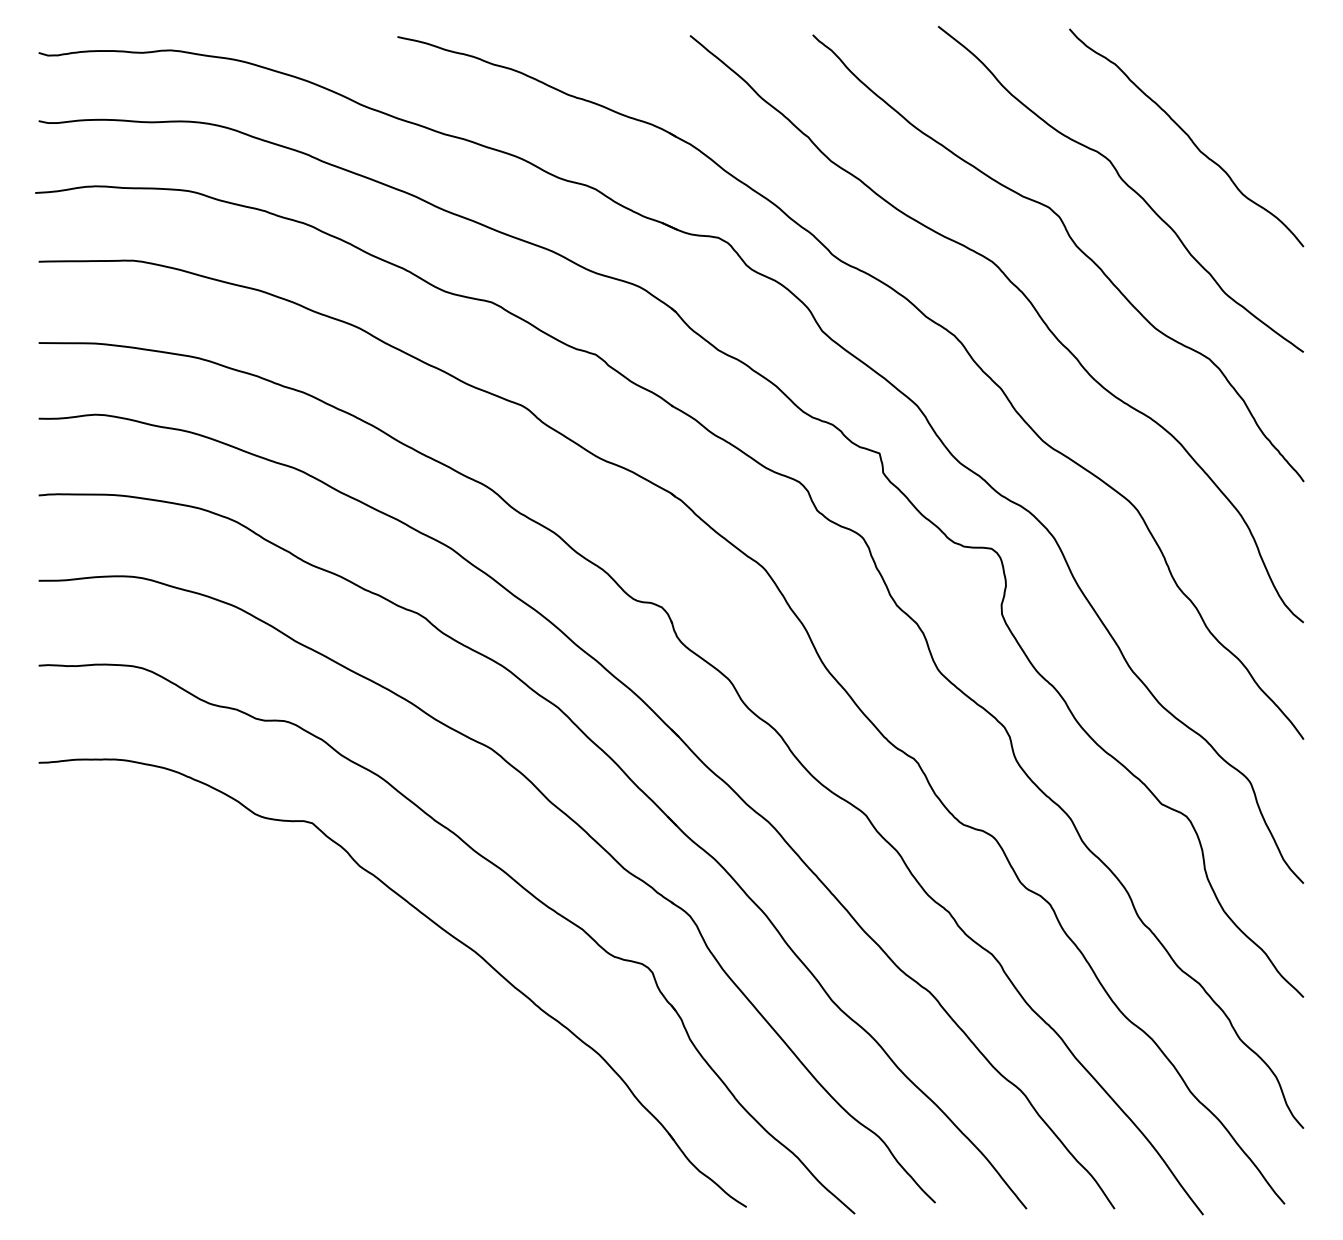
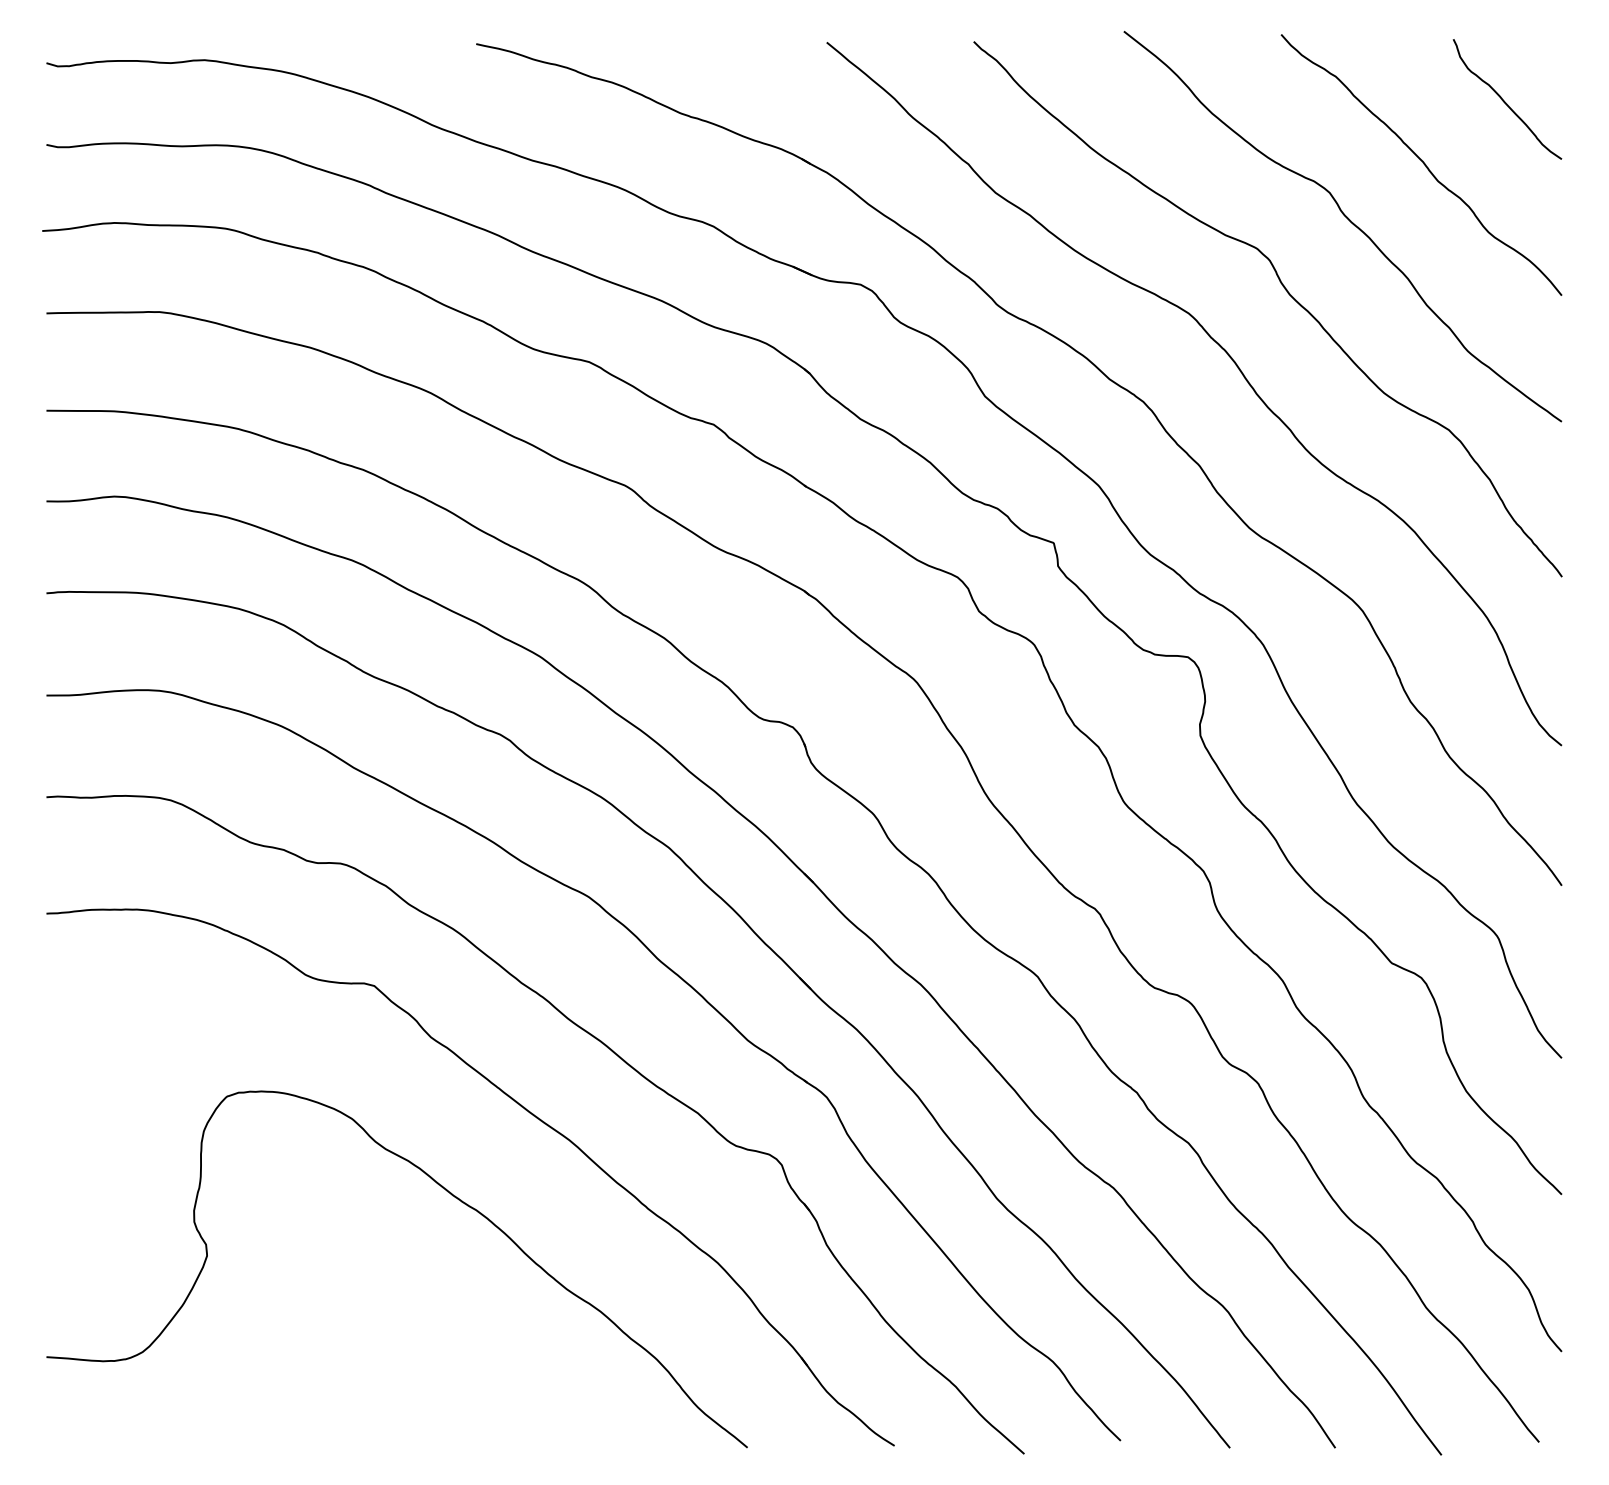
curve: (1256, 84) -> (1505, 101), added
curve: (377, 998) -> (452, 1196), added

